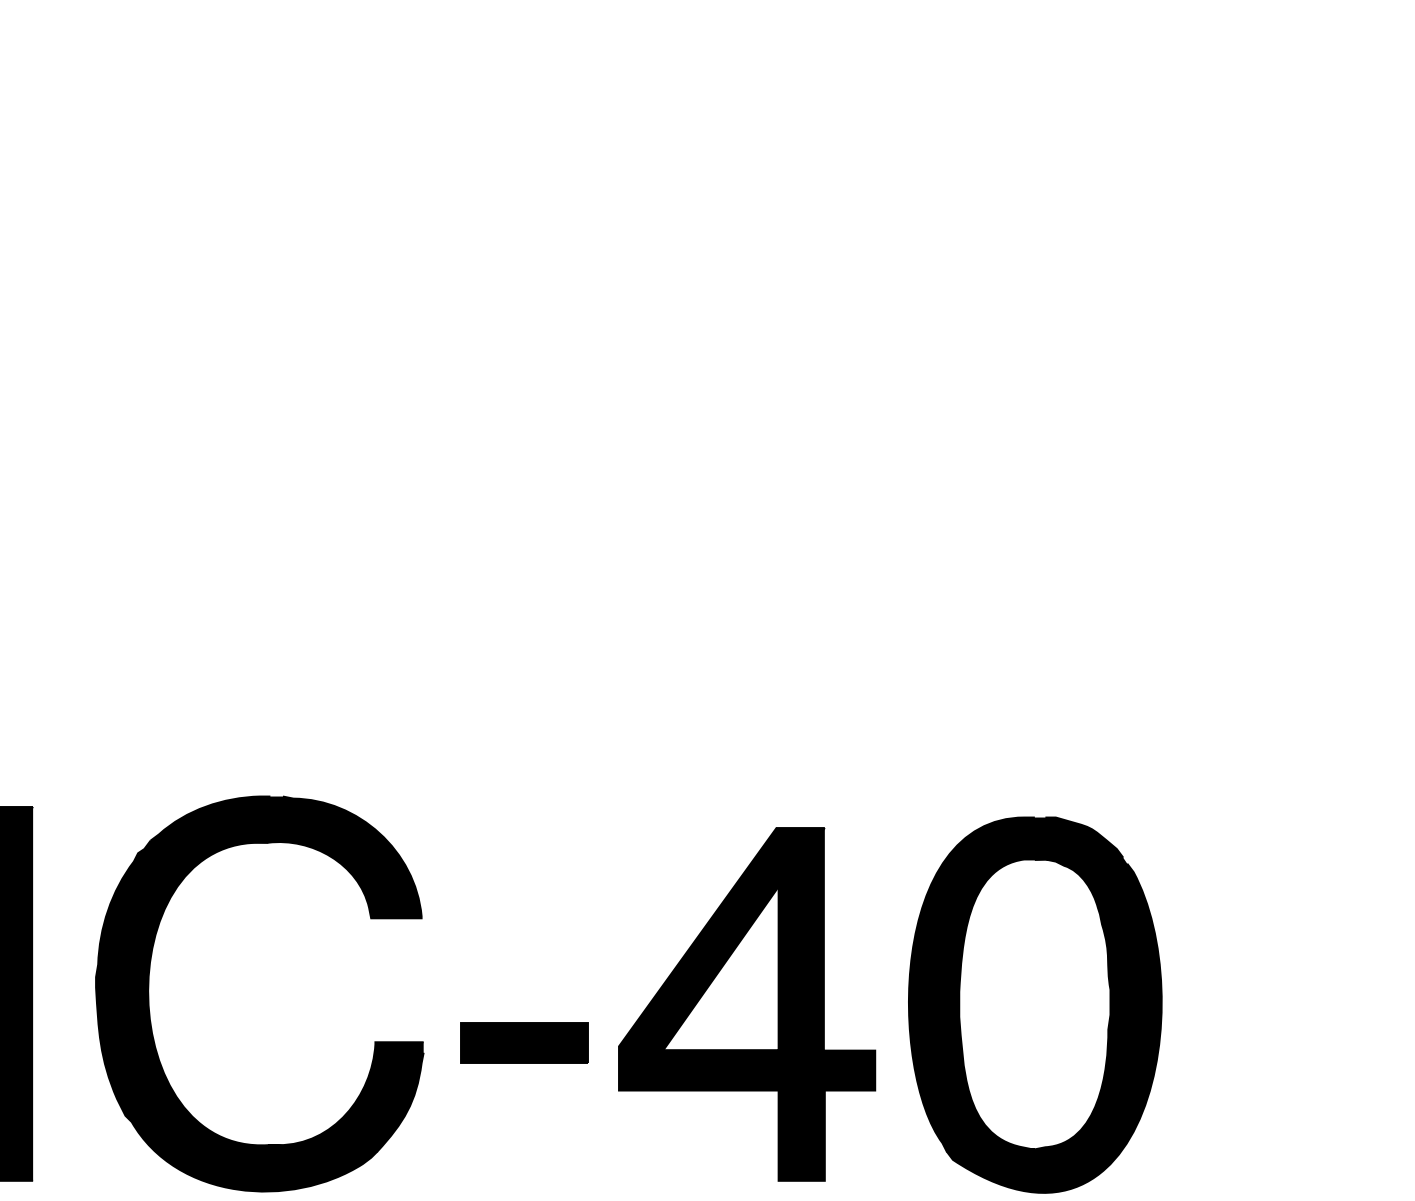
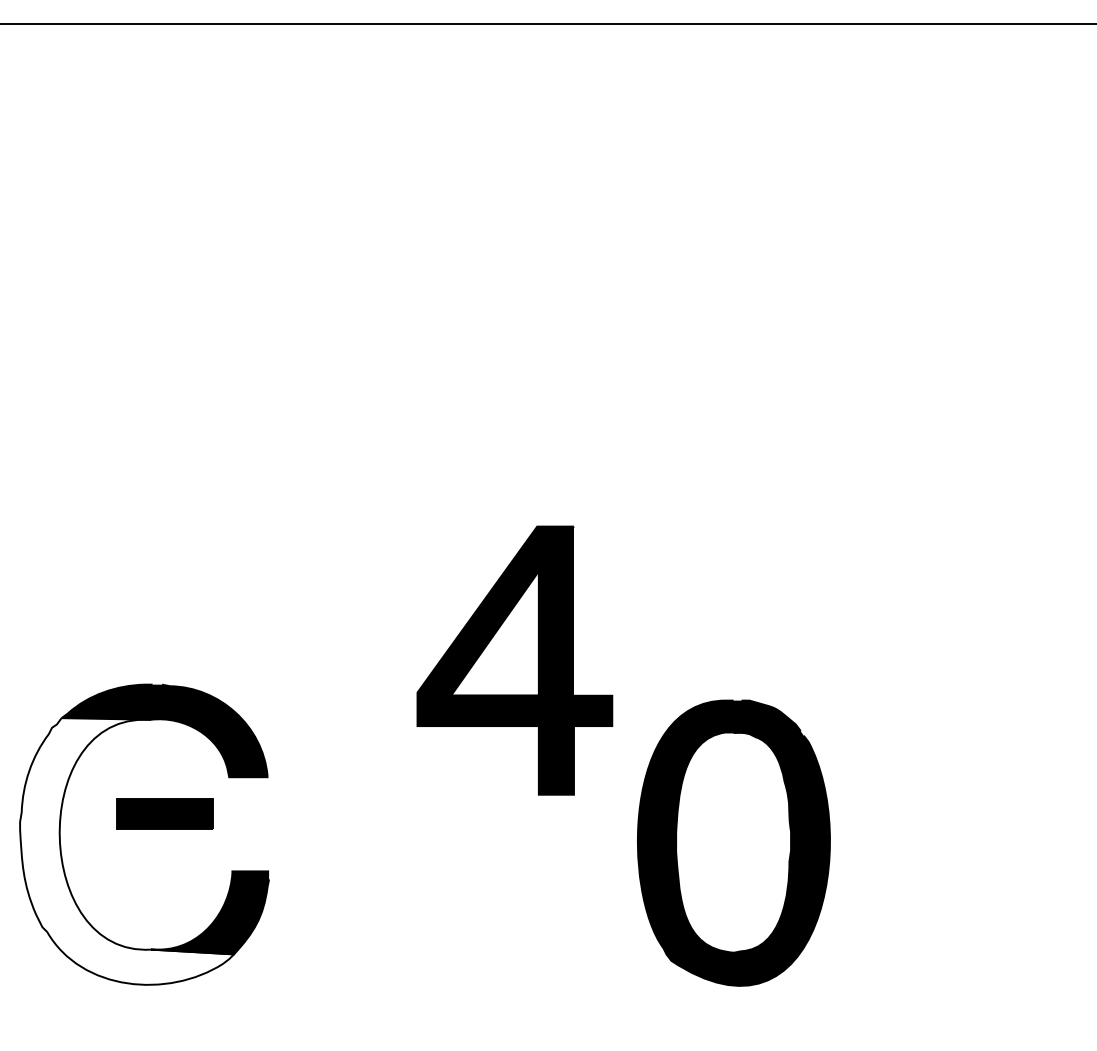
part: (746, 1004) -> (514, 660), moved
fill: (237, 1016) -> (127, 851), removed
part: (524, 1042) -> (164, 813), moved

